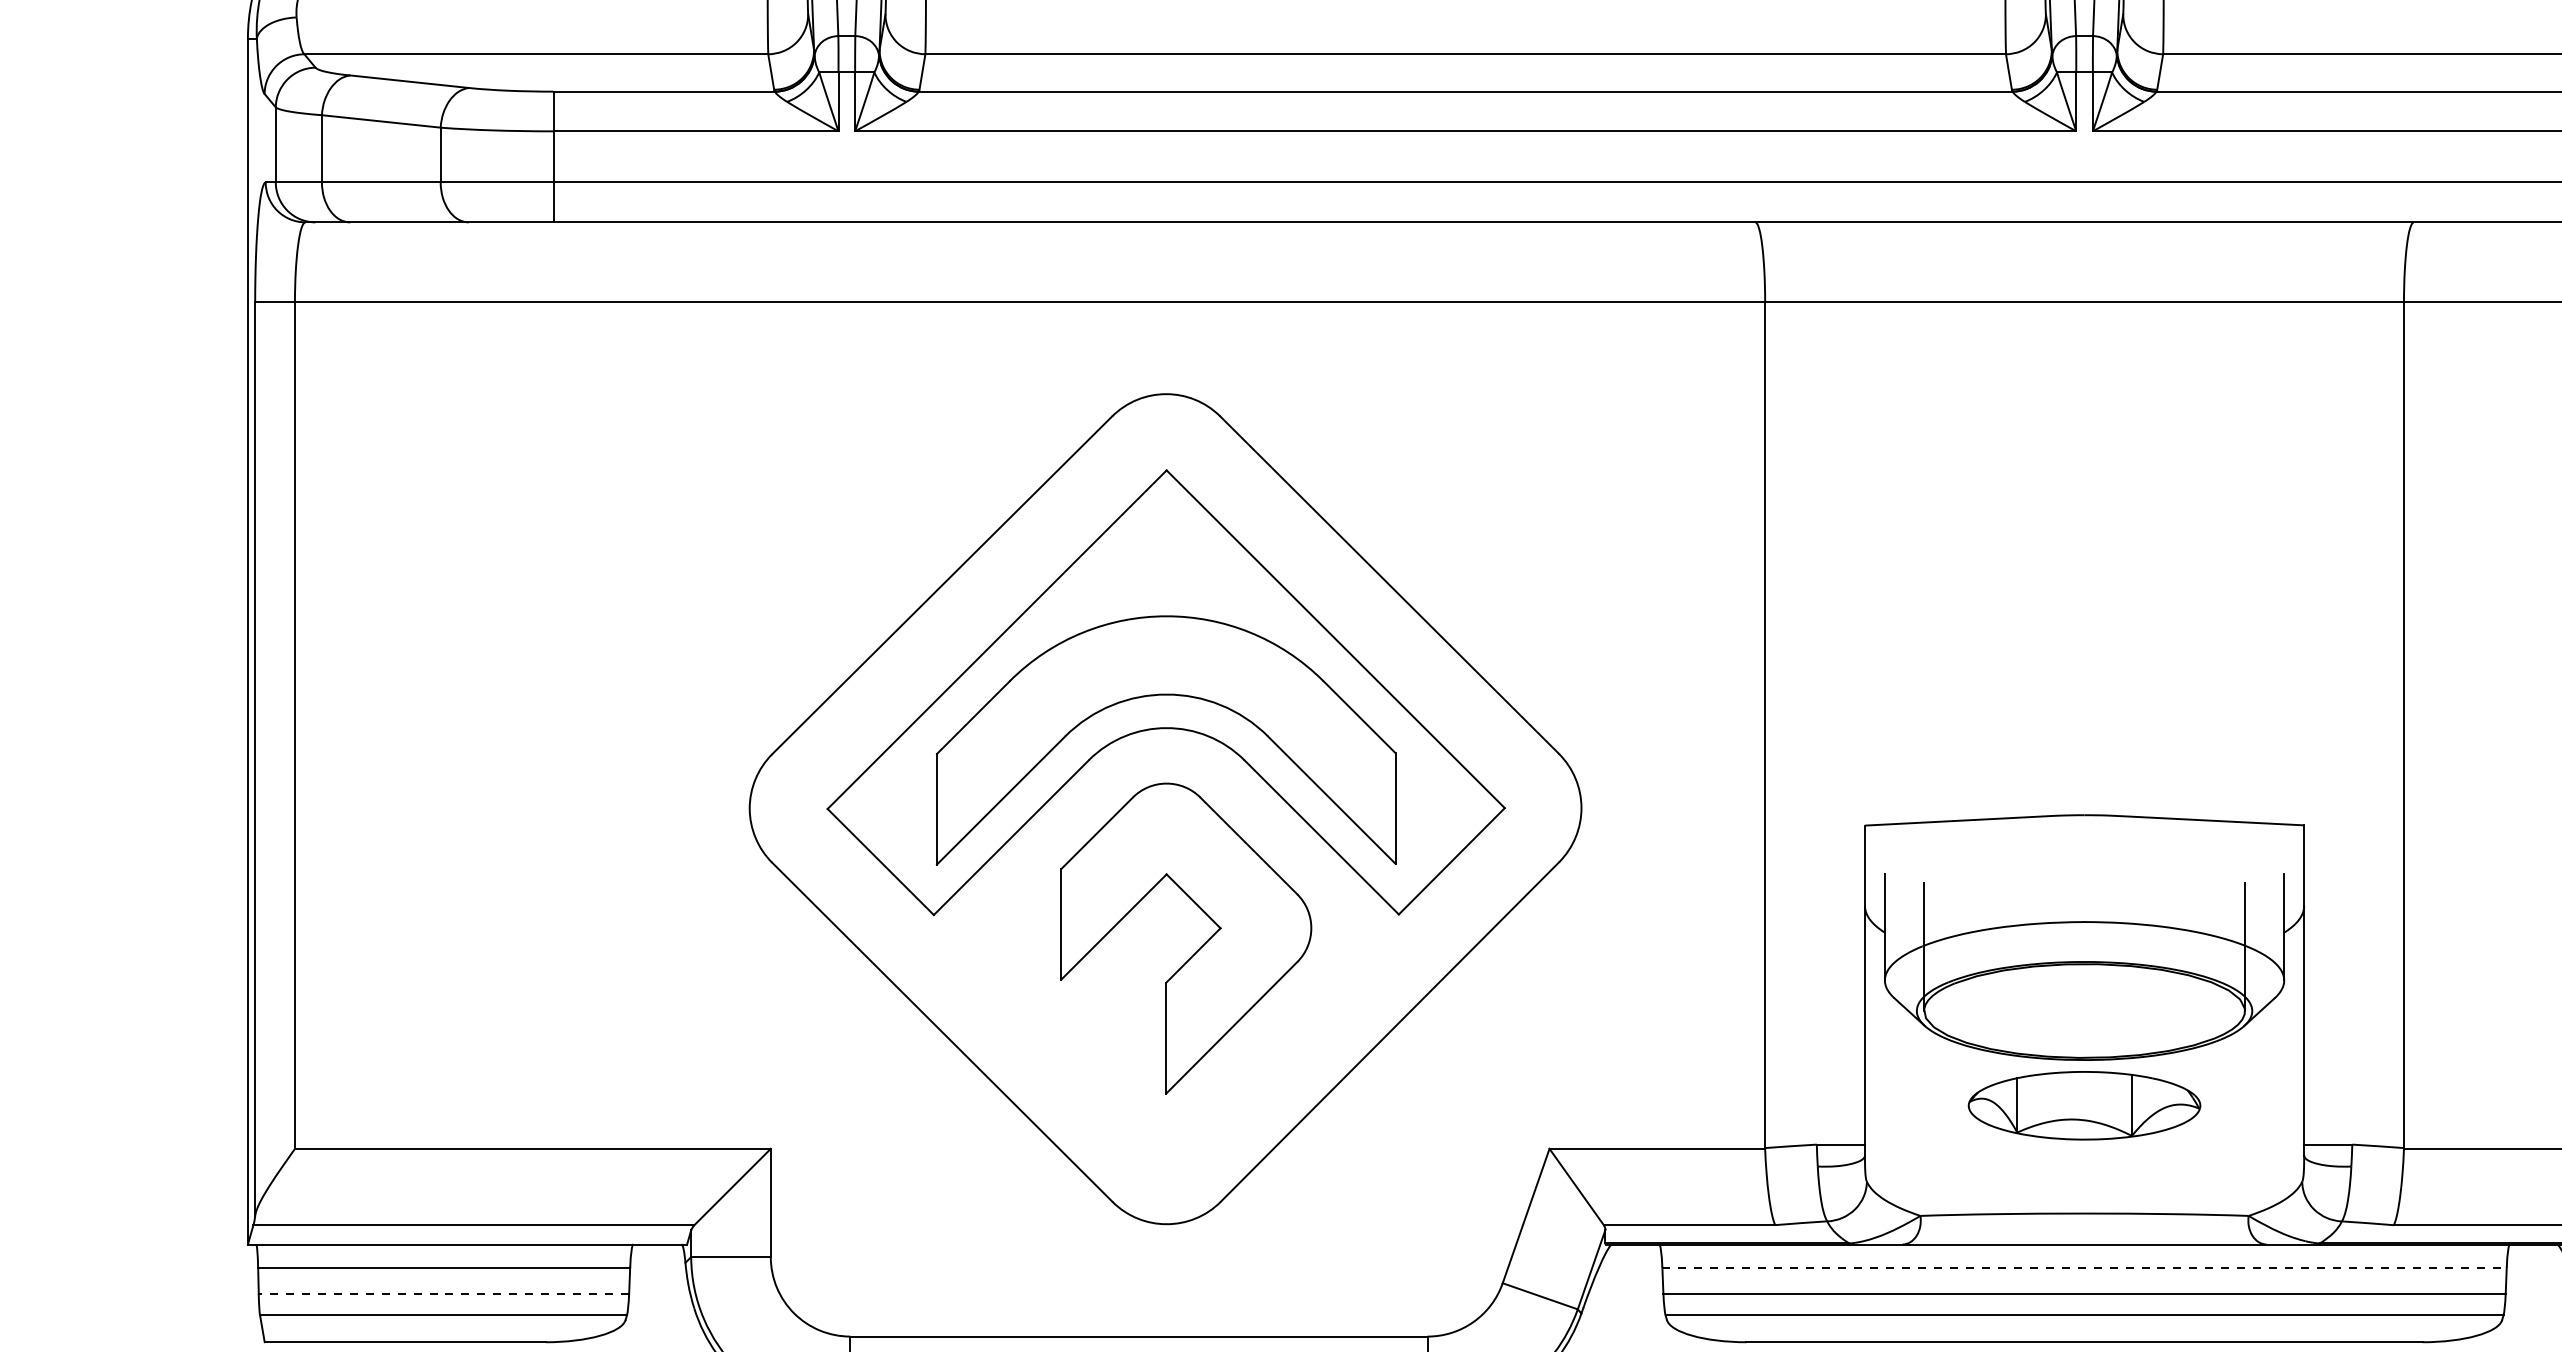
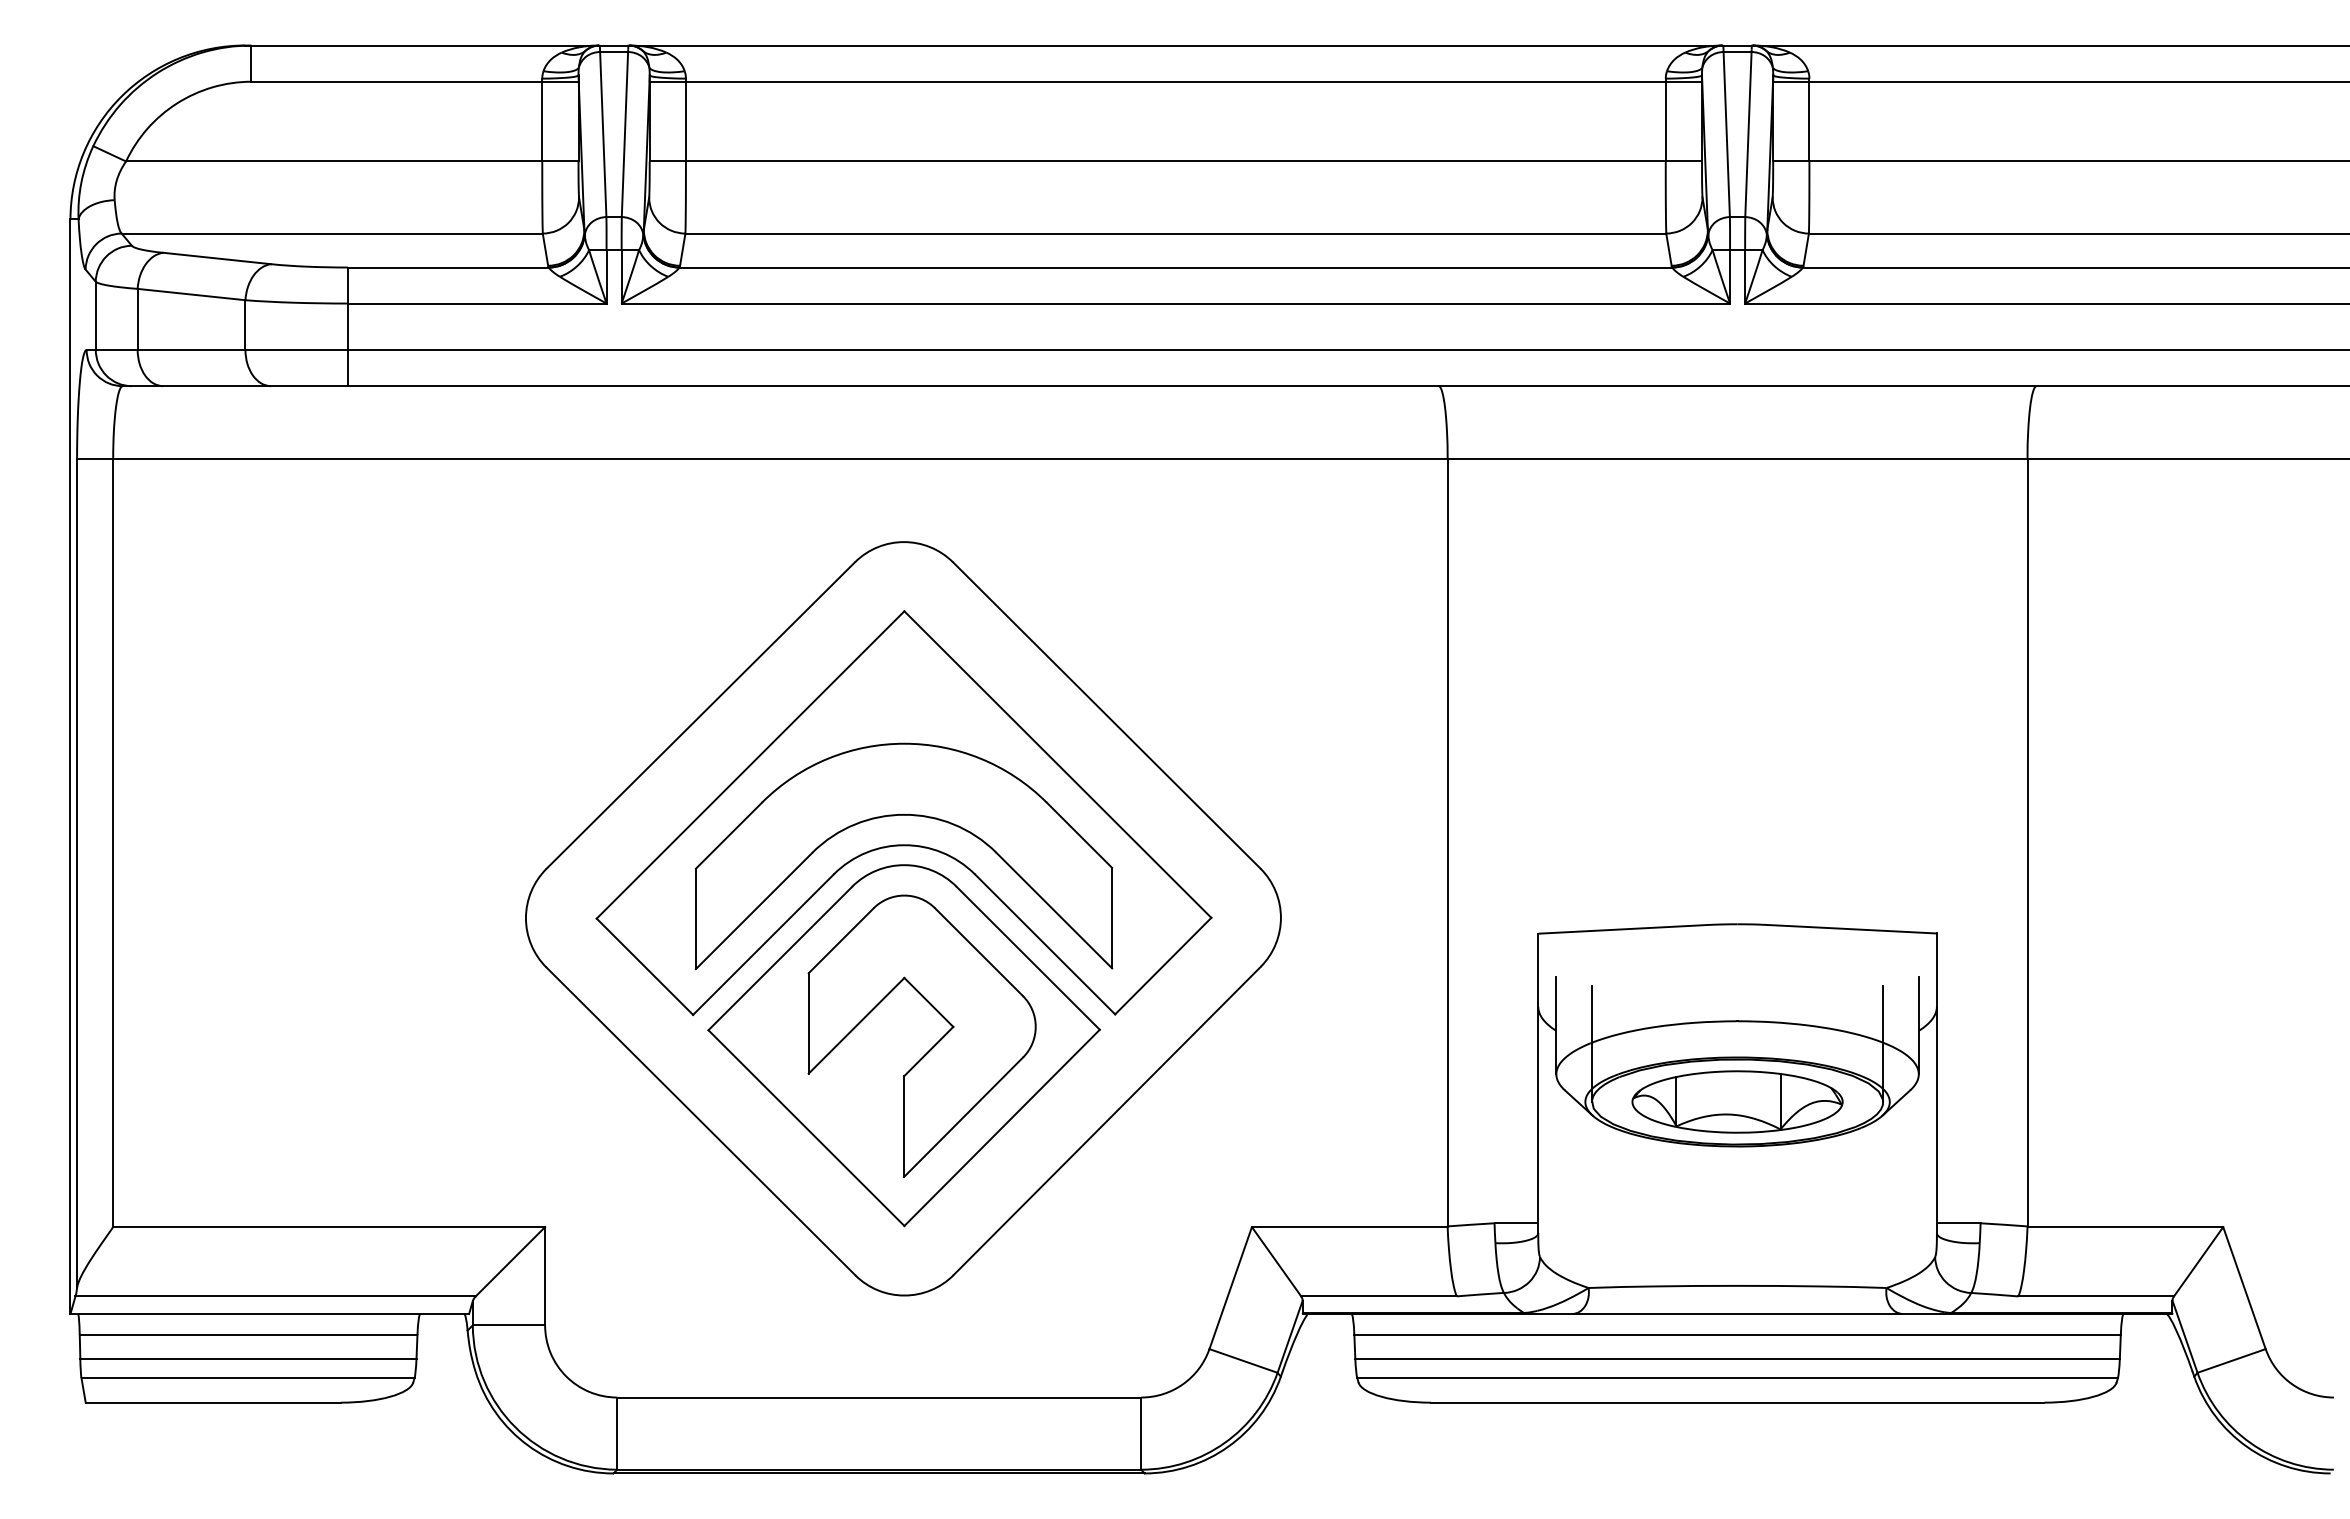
part: (1165, 948) -> (903, 1045), added
part: (2084, 1105) -> (1737, 1101), moved
line: (2085, 1267) -> (1738, 1334), dashed -> solid
line: (442, 1293) -> (247, 1358), dashed -> solid

